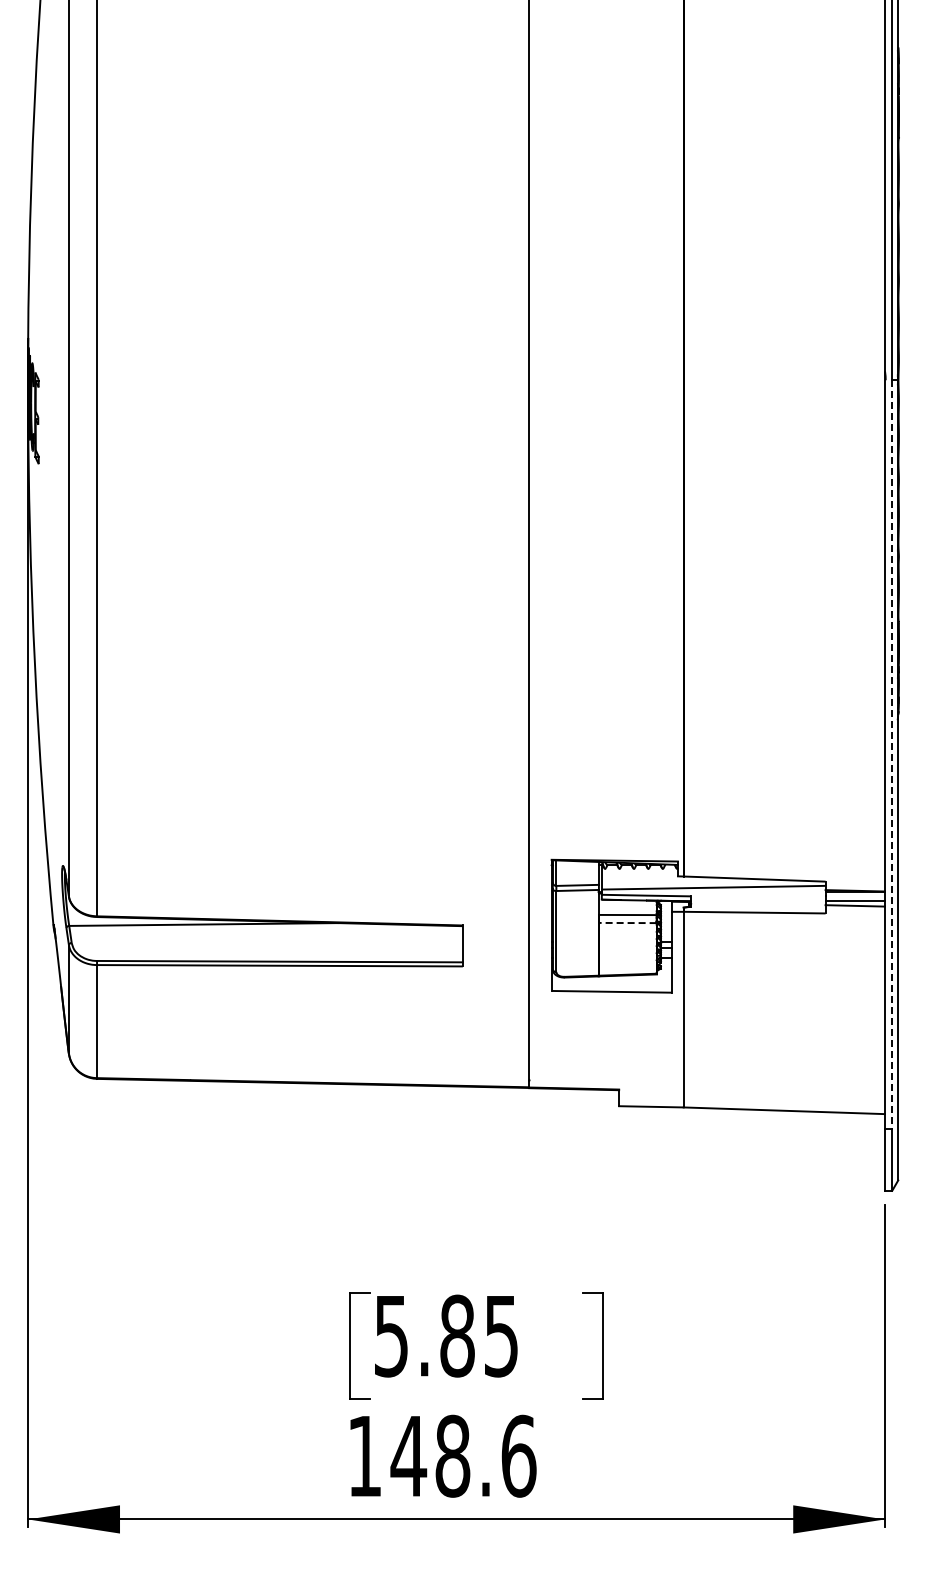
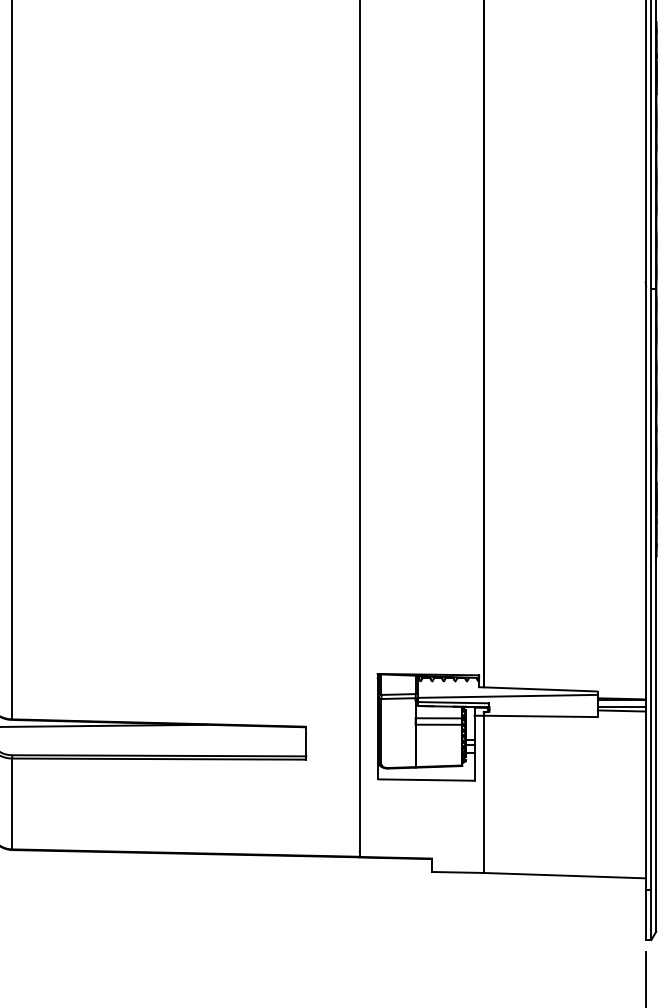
line: (892, 755) -> (651, 590), dashed -> solid
line: (627, 923) -> (438, 725), dashed -> solid

